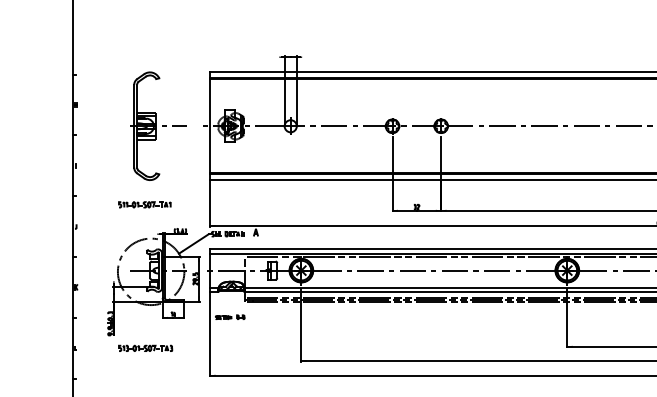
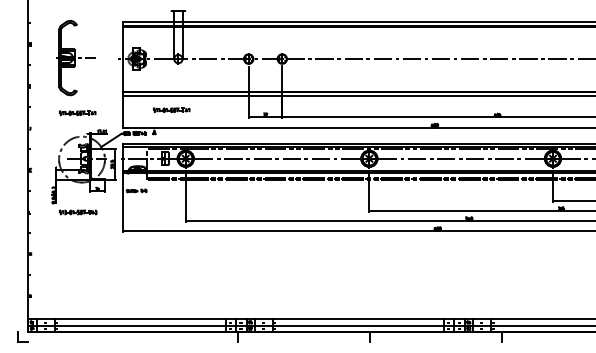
part: (157, 126) -> (75, 58), moved
part: (280, 199) -> (171, 109), added

